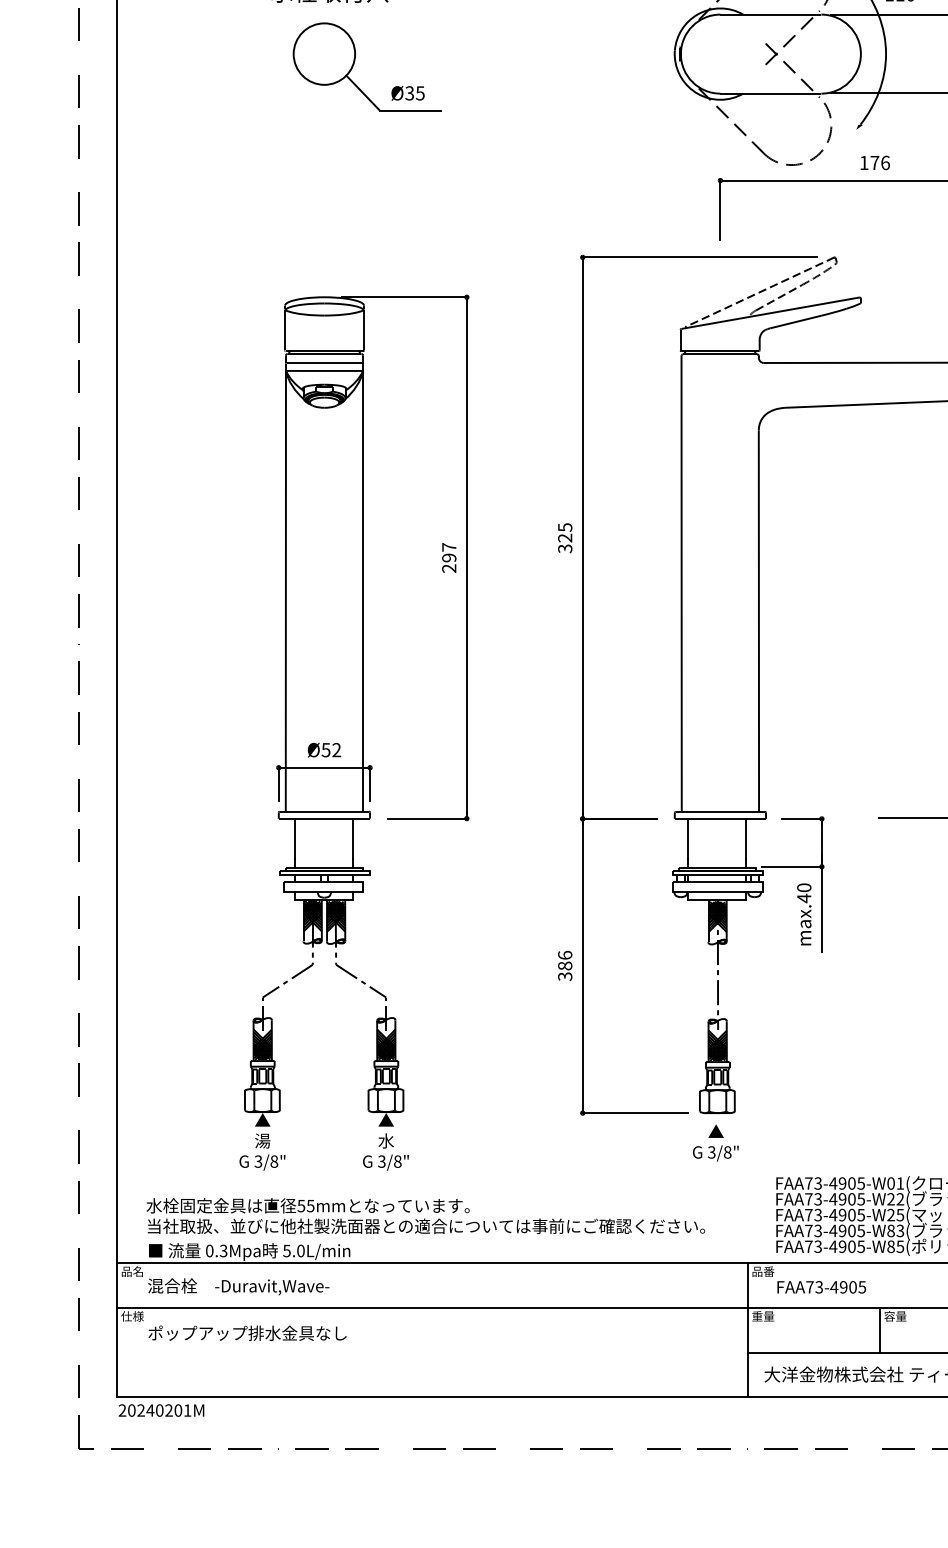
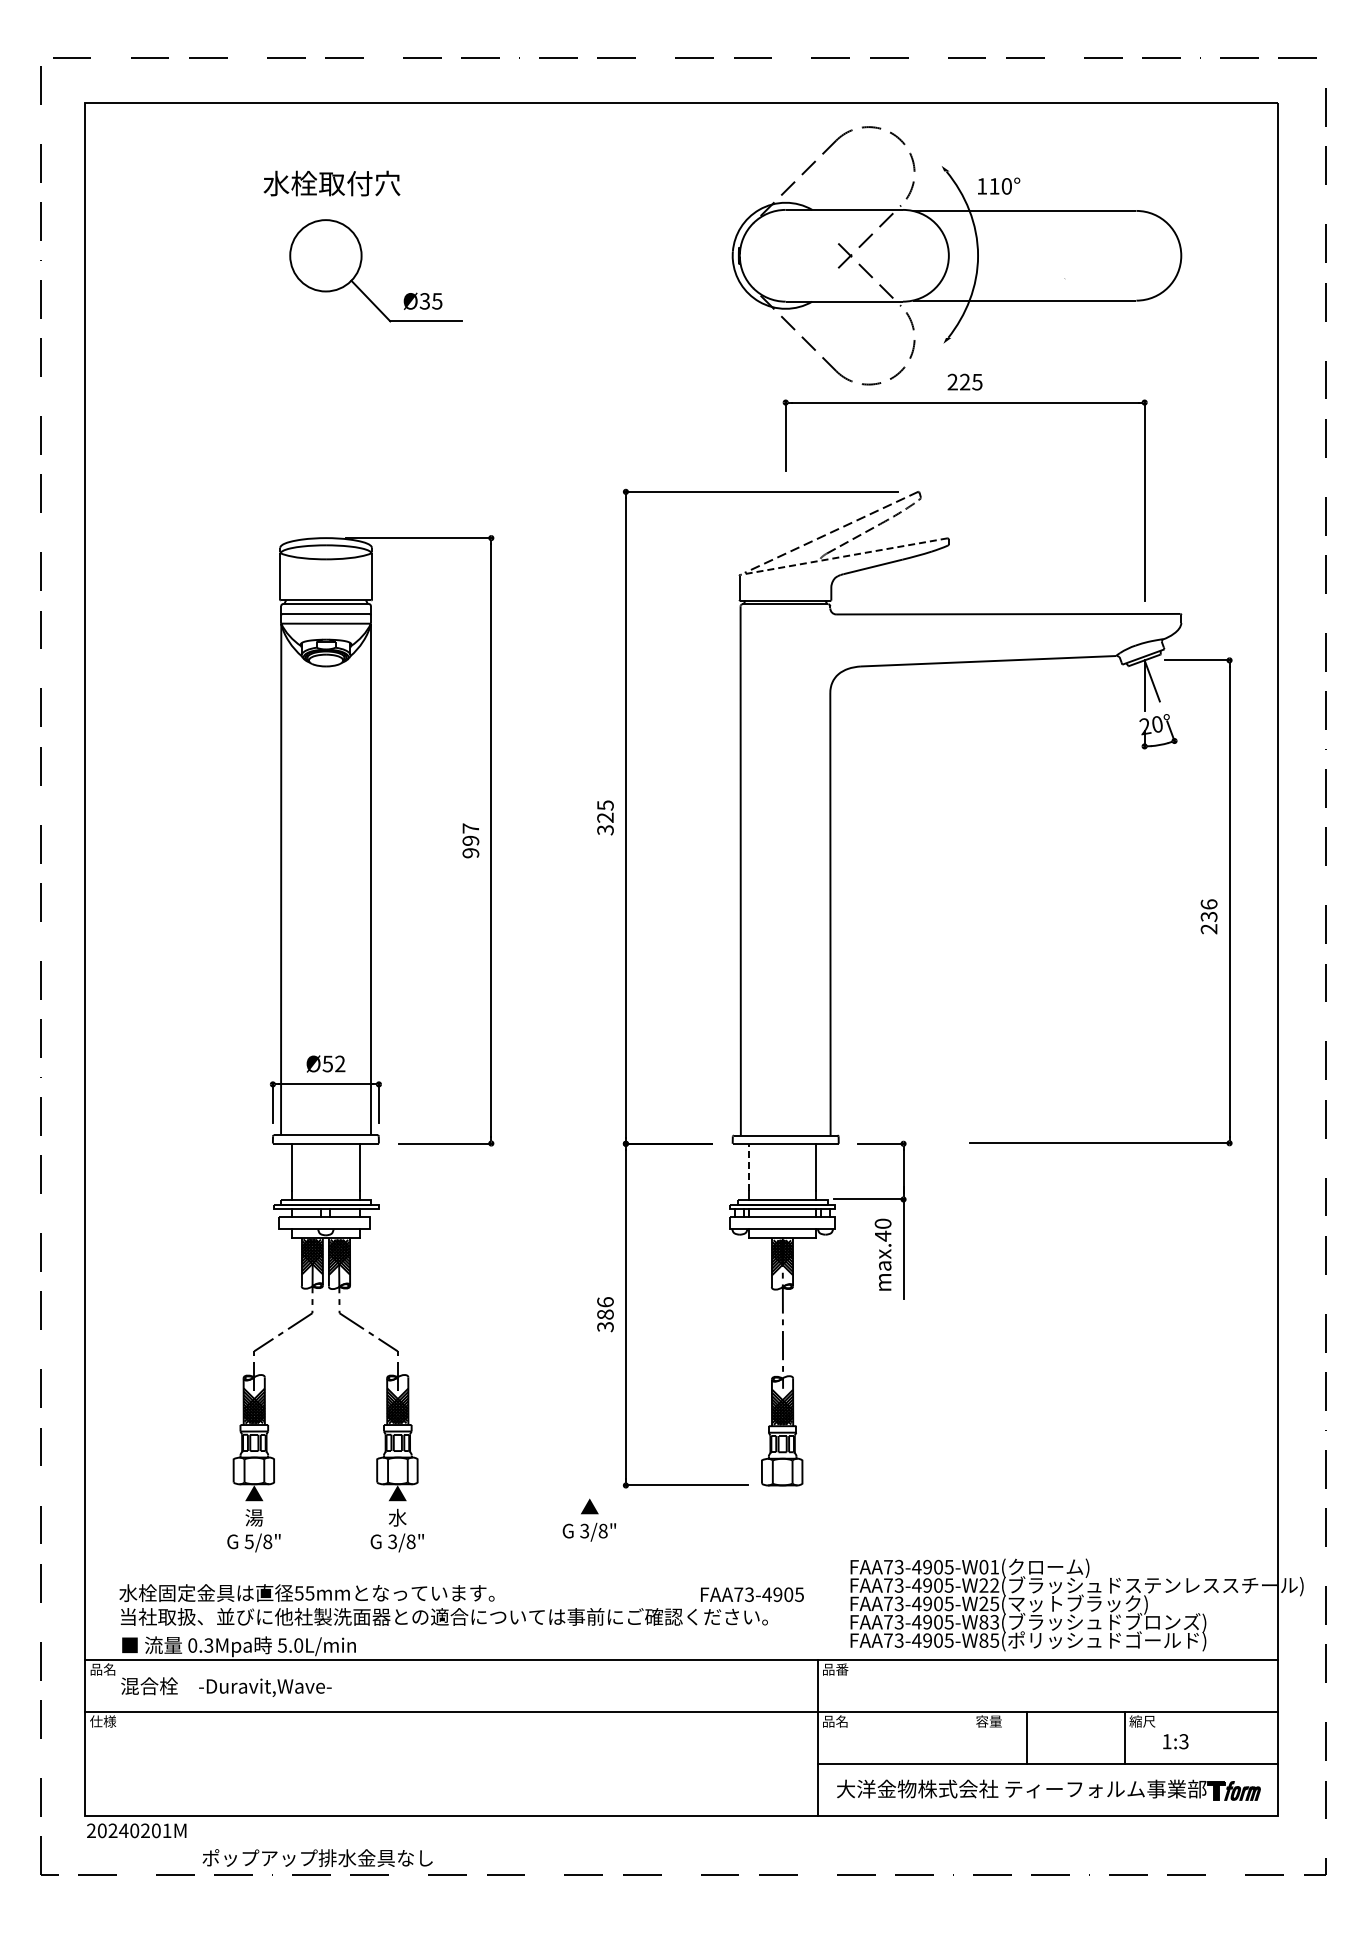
text: (874, 162) -> (964, 381), 176 -> 225
line: (770, 313) -> (843, 556), solid -> dashed
text: (448, 568) -> (470, 853), 297 -> 997
line: (688, 838) -> (748, 1166), solid -> dashed
text: (715, 1142) -> (588, 1519), moved
text: (258, 1161) -> (249, 1541), 3/8" -> 5/8"
text: (821, 1287) -> (752, 1594), moved
text: (763, 1316) -> (835, 1721), 重量 -> 品名
line: (880, 1330) -> (1027, 1737), moved
text: (247, 1333) -> (317, 1858), moved

